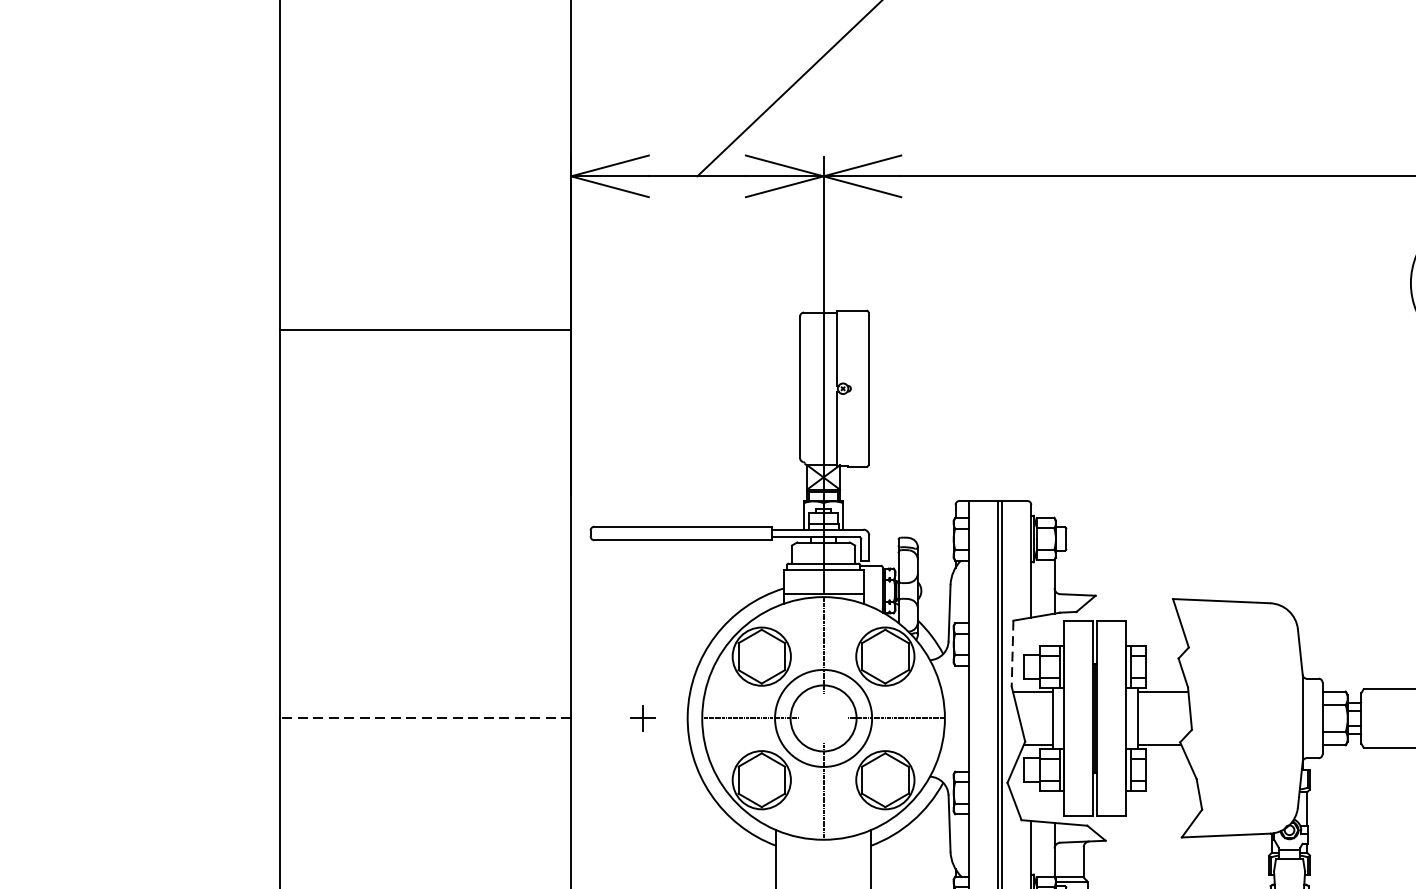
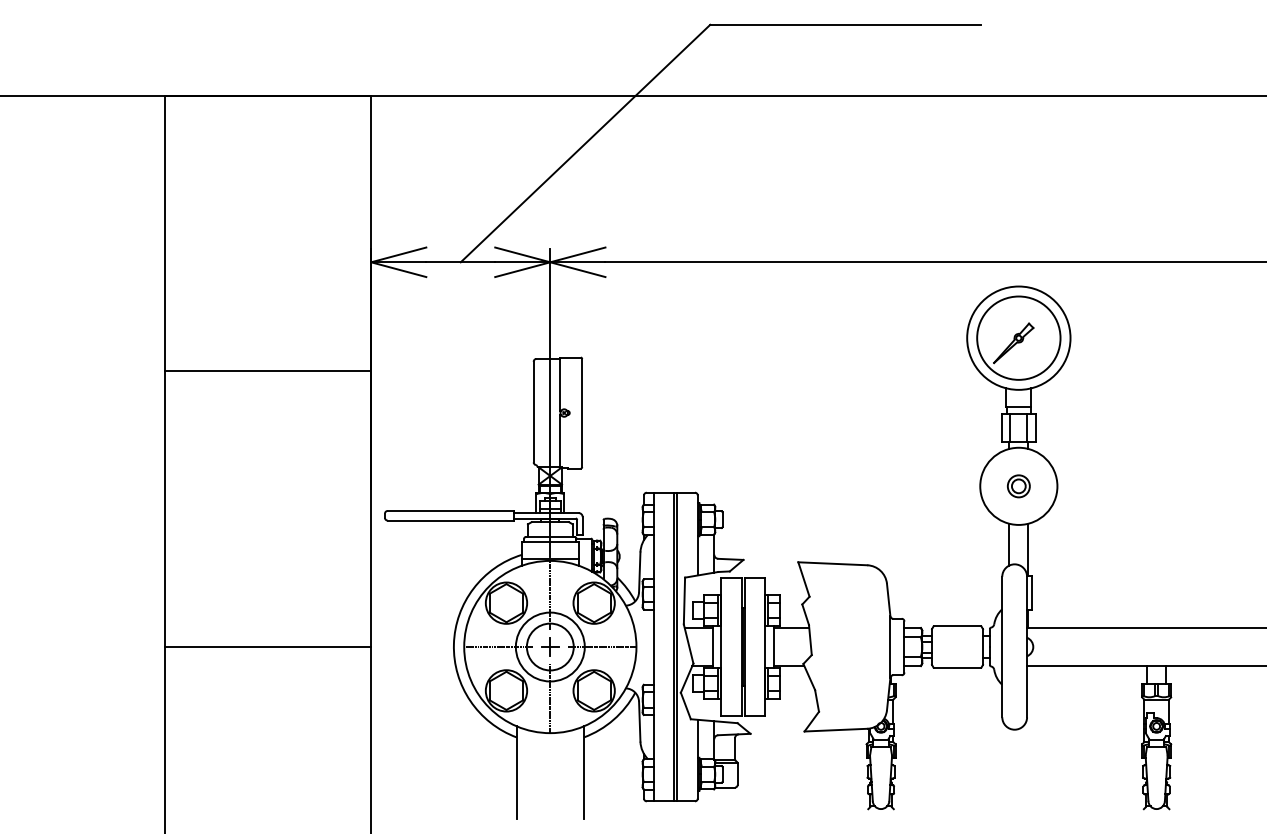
line: (1012, 654) -> (684, 601), dashed -> solid
part: (643, 717) -> (550, 646), moved
line: (425, 719) -> (267, 647), dashed -> solid

